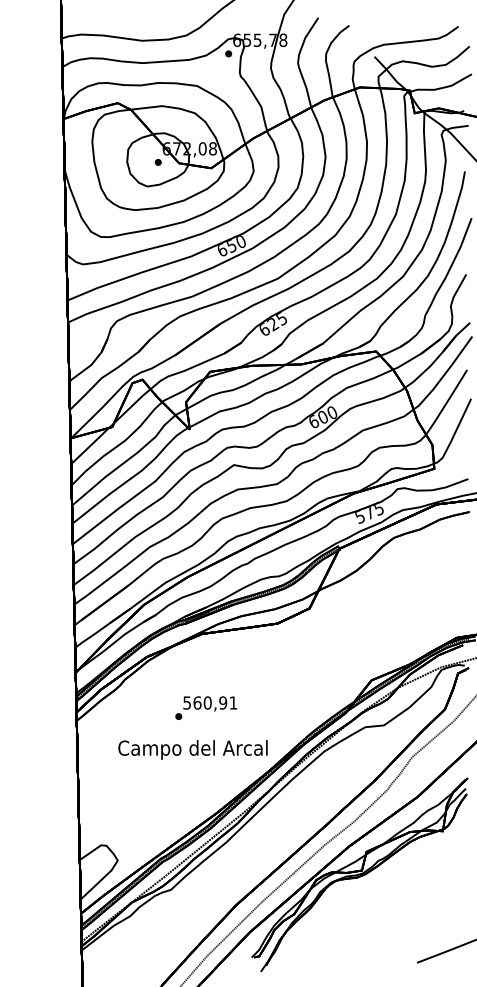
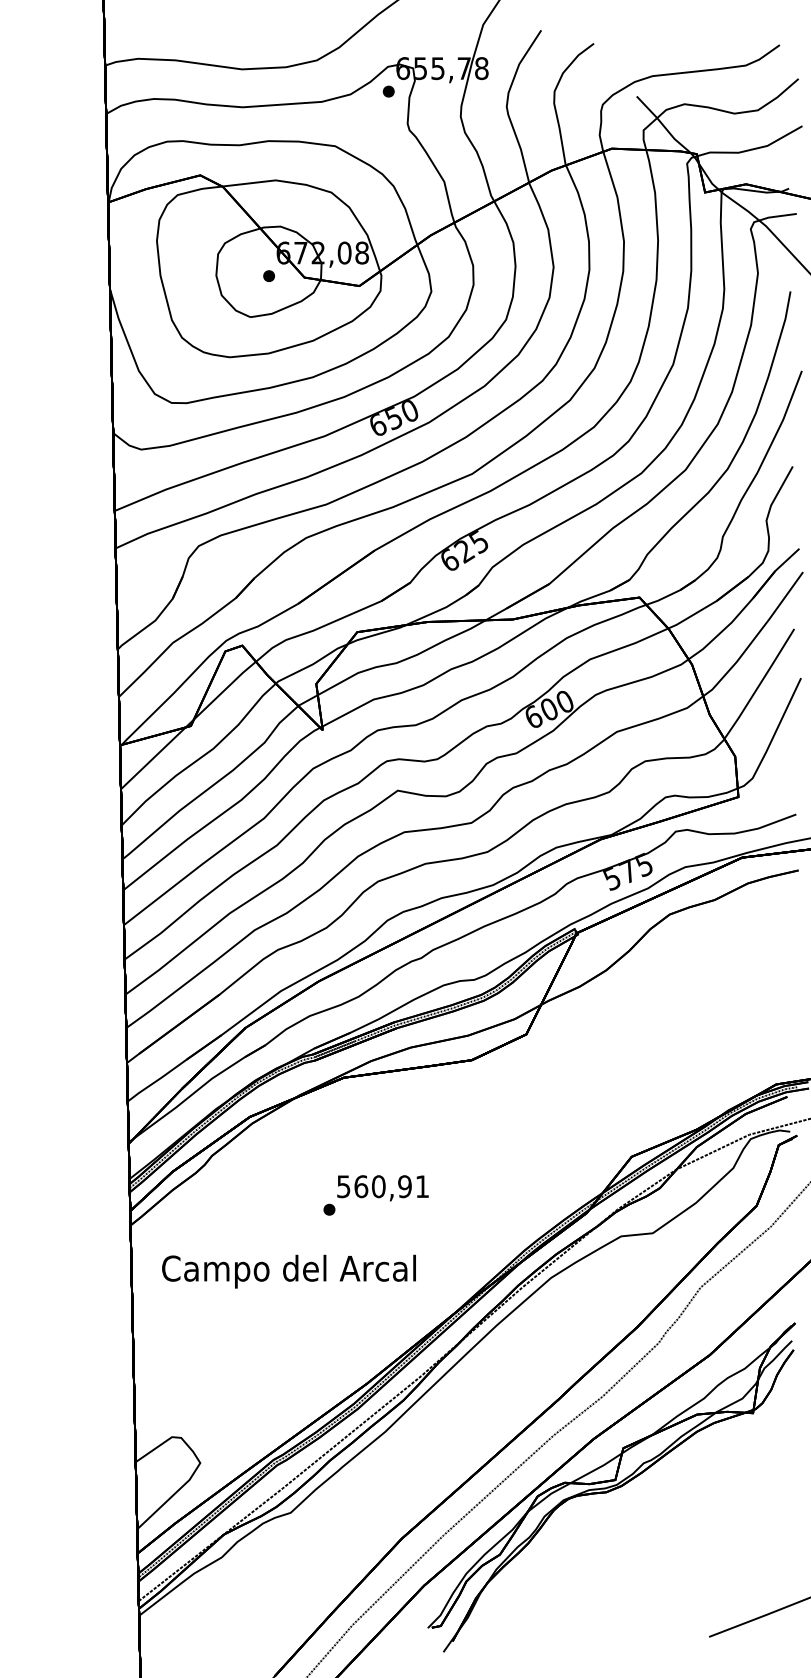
text: (206, 707) -> (376, 1194), moved
text: (192, 749) -> (288, 1270), moved

